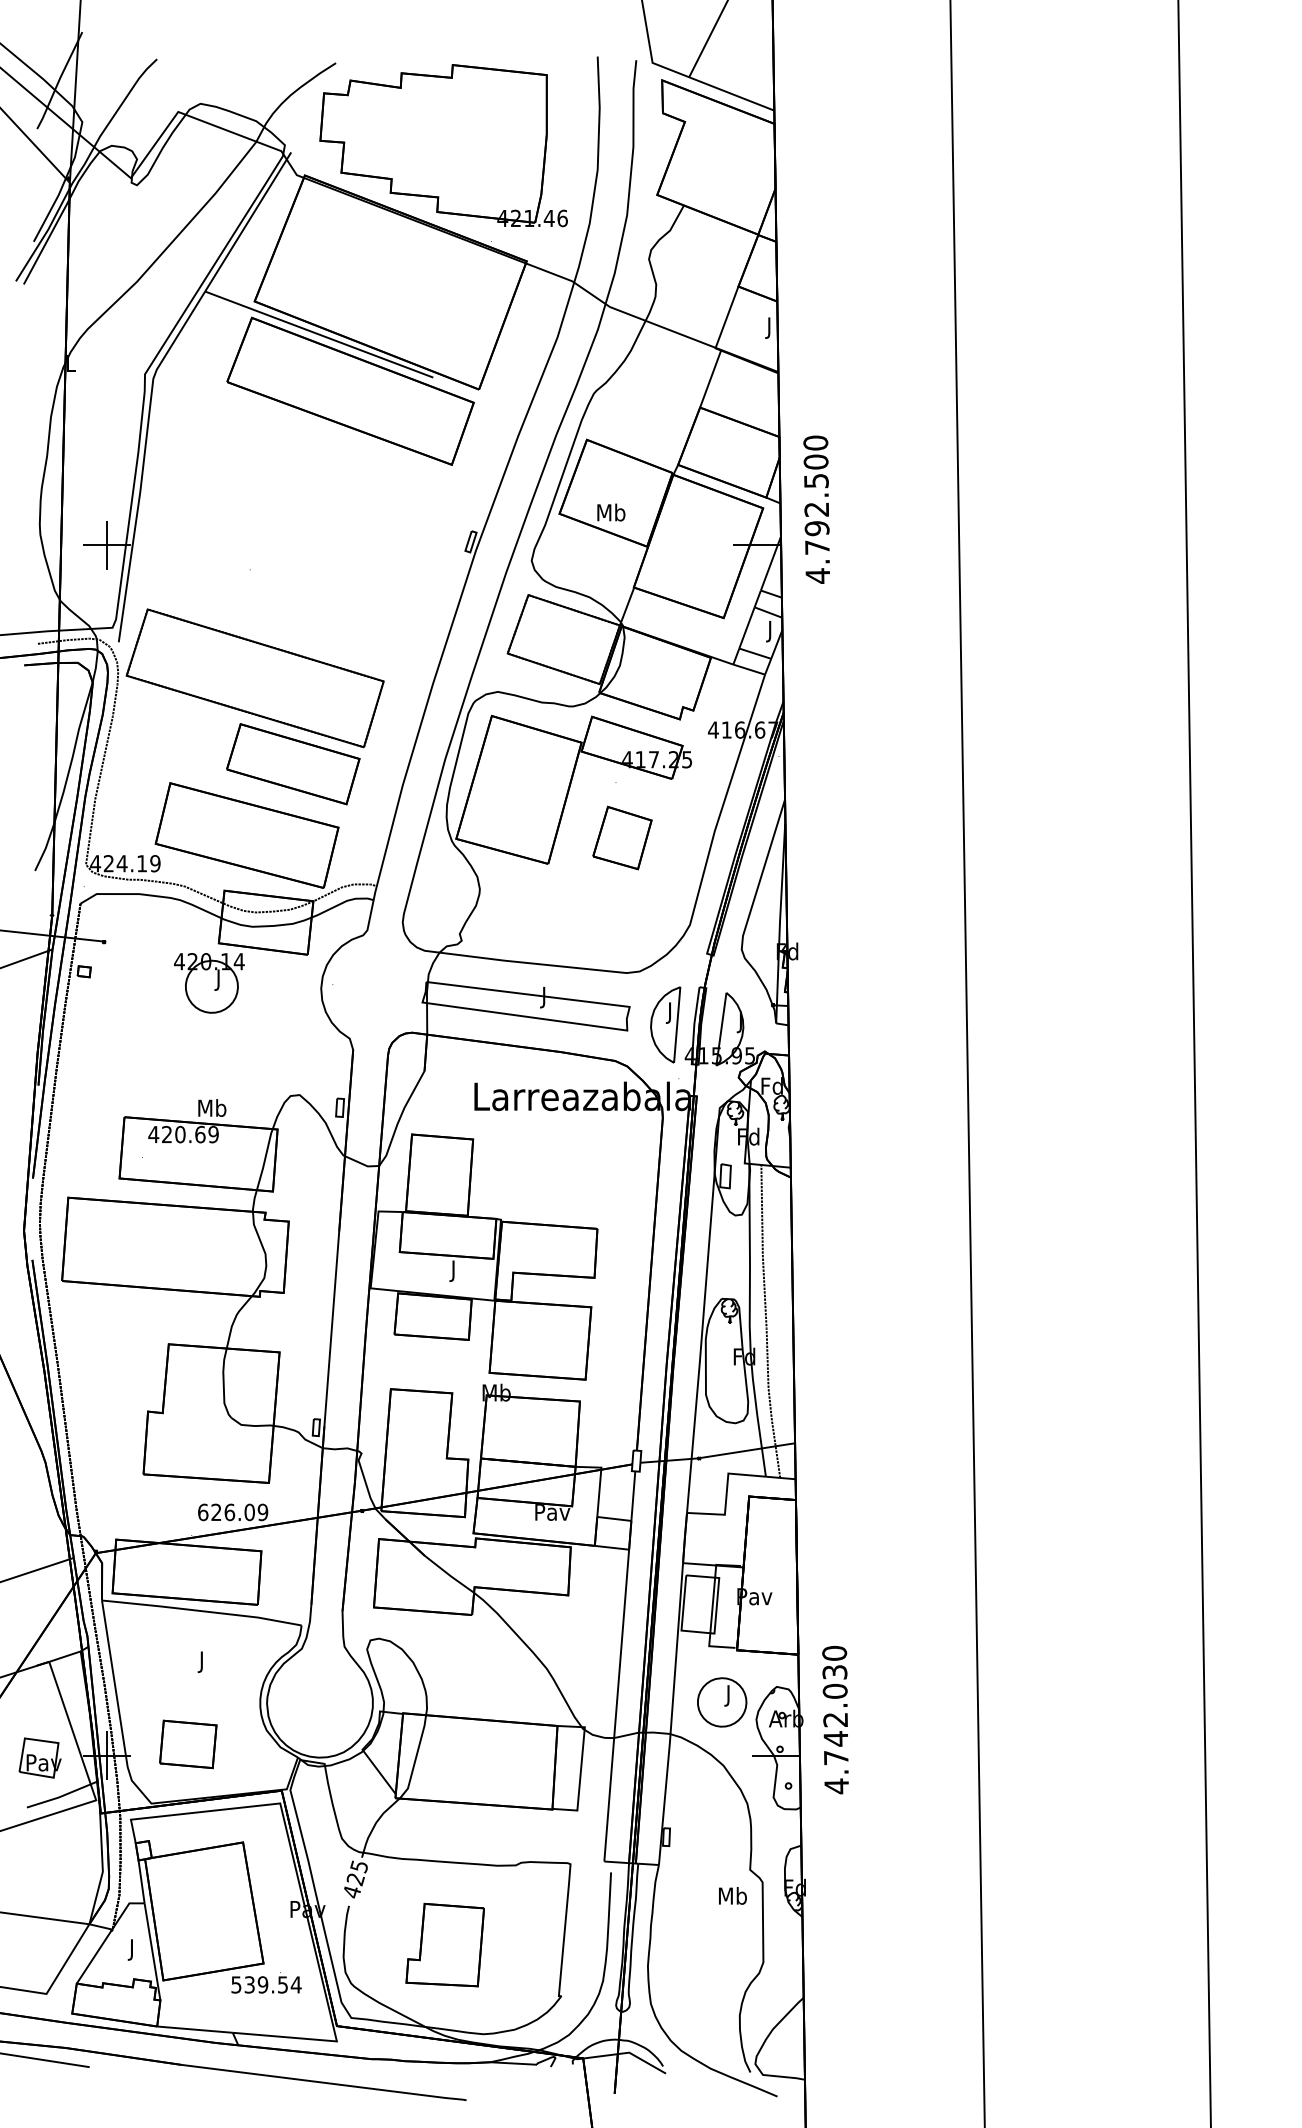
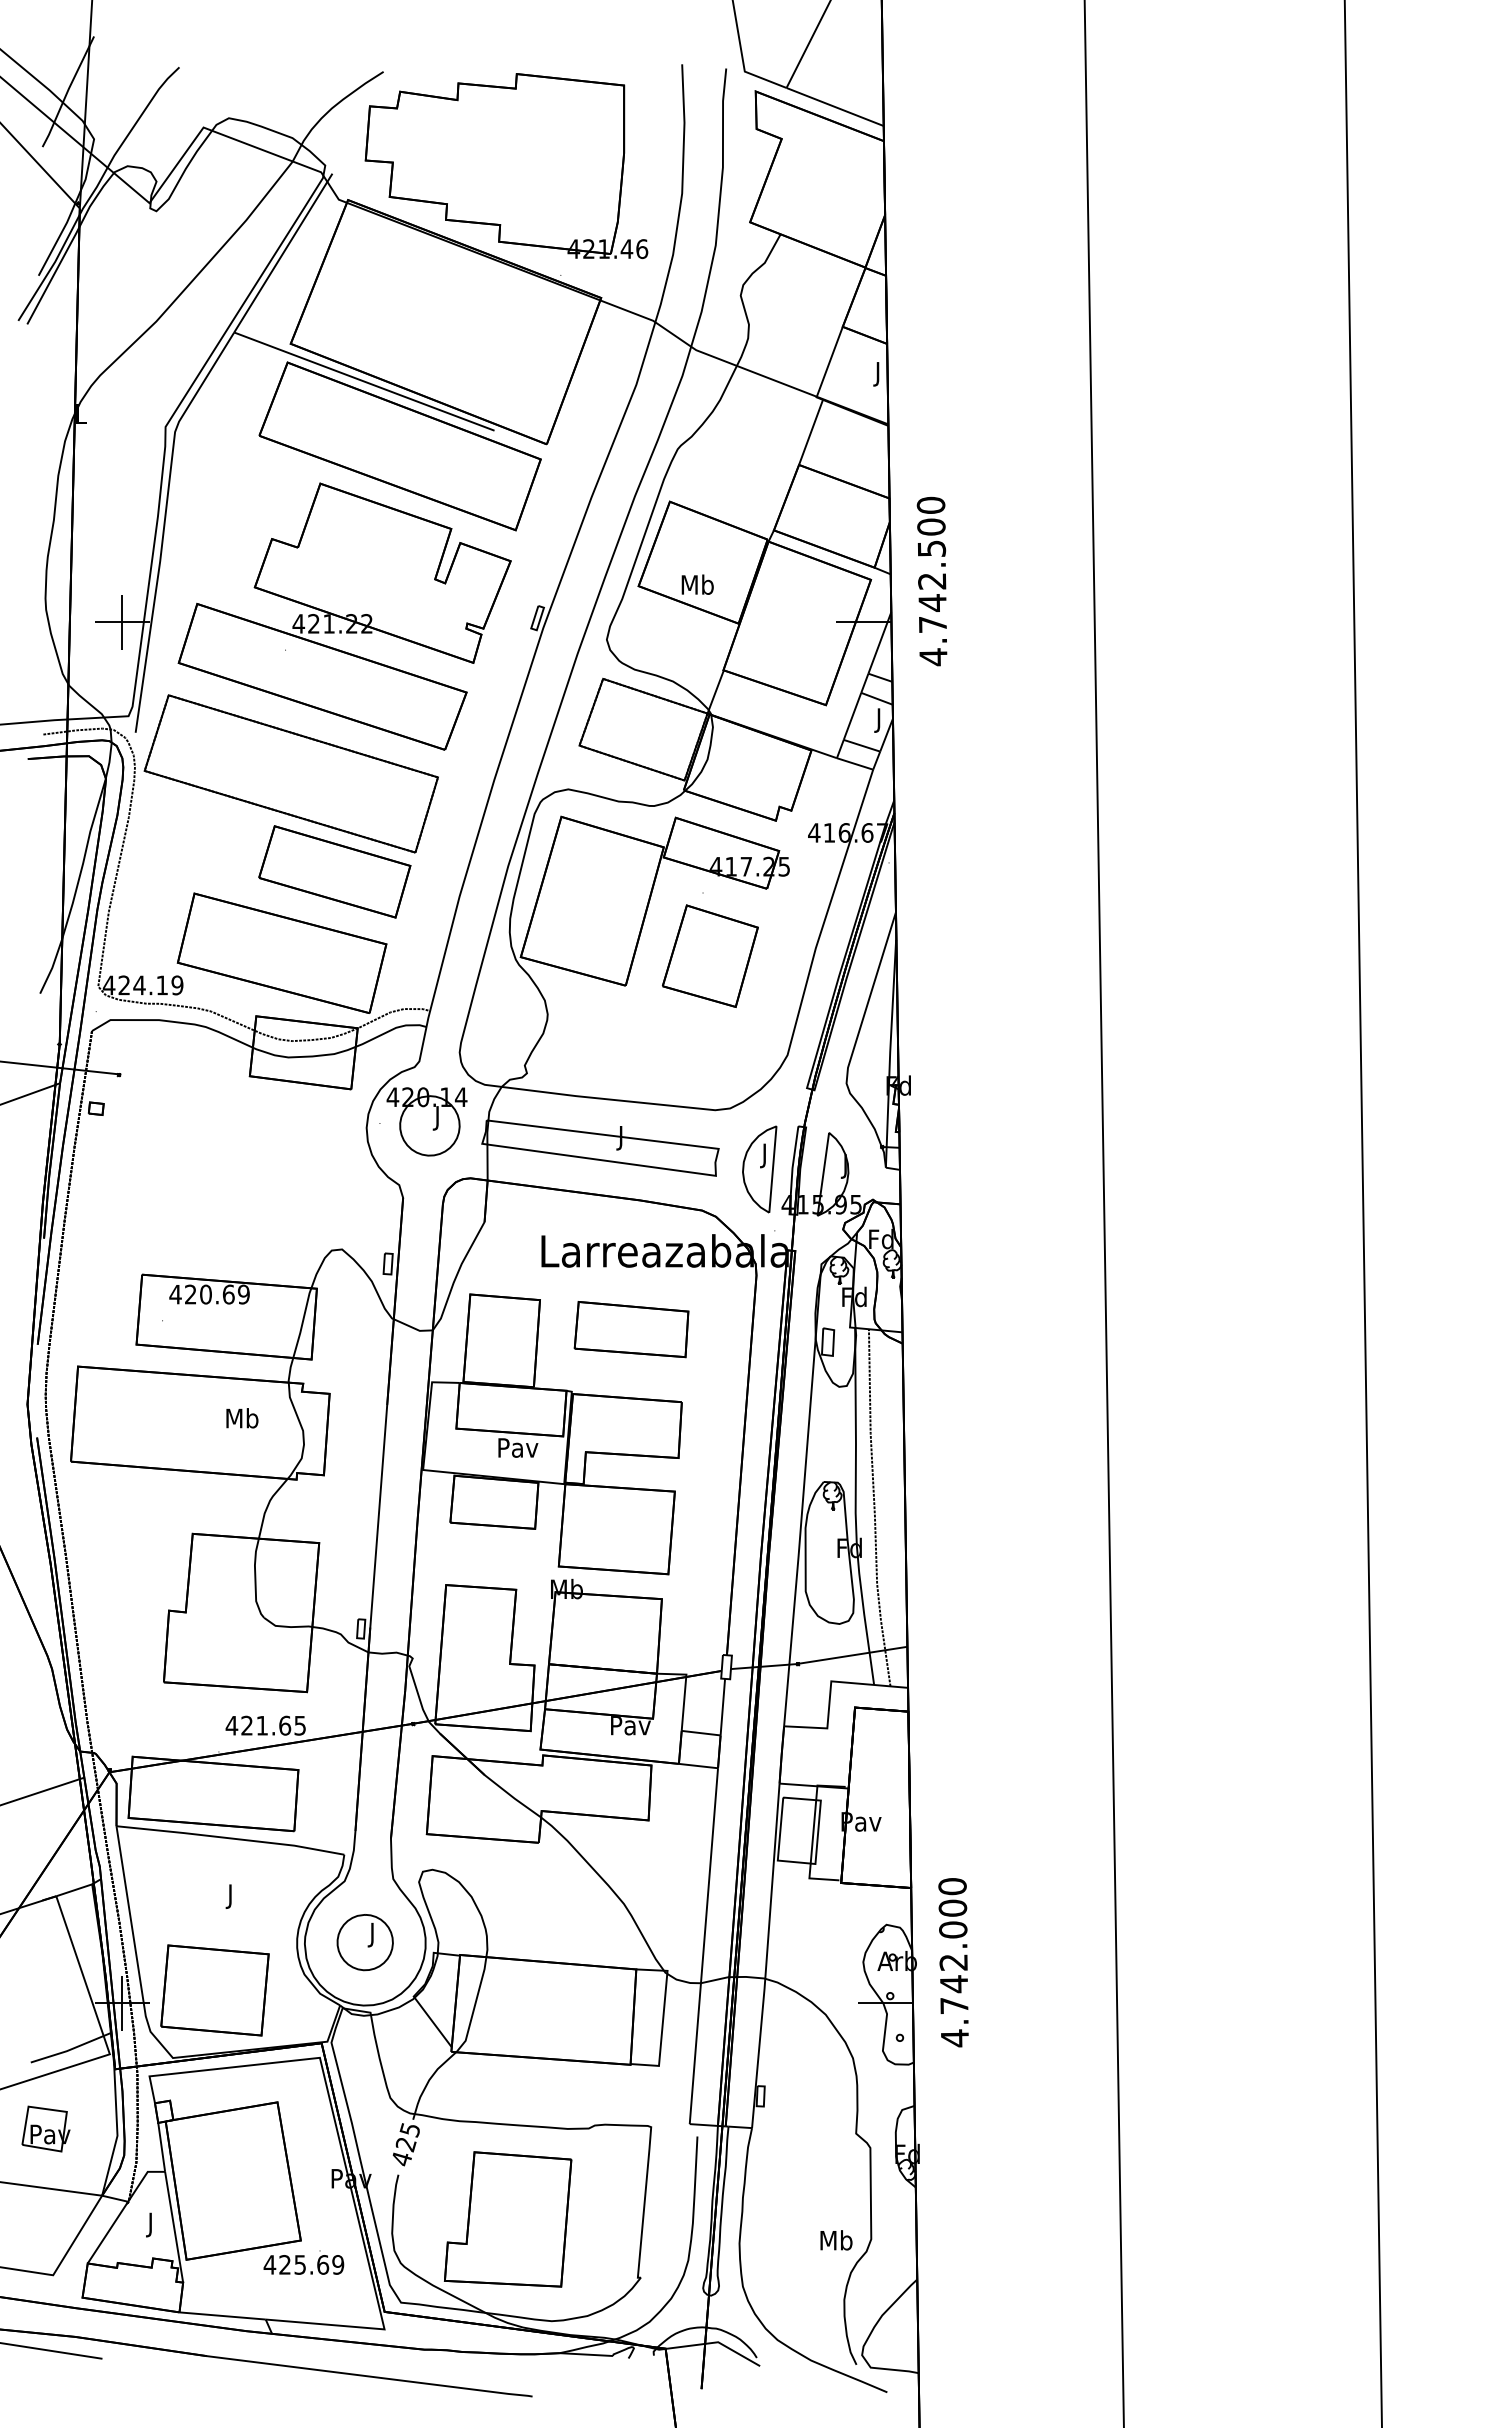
text: (817, 528) -> (932, 602), 4.792.500 -> 4.742.500
part: (301, 540) -> (344, 616), added
part: (622, 837) -> (710, 955), size x1.43
part: (208, 982) -> (426, 1121), moved
text: (212, 1108) -> (242, 1418), moved
part: (553, 1165) -> (631, 1329), added
text: (454, 1271) -> (518, 1450), J -> Pav
text: (232, 1512) -> (265, 1725), 626.09 -> 421.65
text: (834, 1671) -> (952, 1907), 4.742.030 -> 4.742.000
part: (721, 1702) -> (364, 1942), moved
part: (187, 1744) -> (214, 1990), size x1.67
part: (39, 1757) -> (45, 2128), moved
text: (732, 1896) -> (836, 2240), moved
part: (445, 1945) -> (508, 2219), size x1.43
text: (265, 1984) -> (303, 2264), 539.54 -> 425.69

